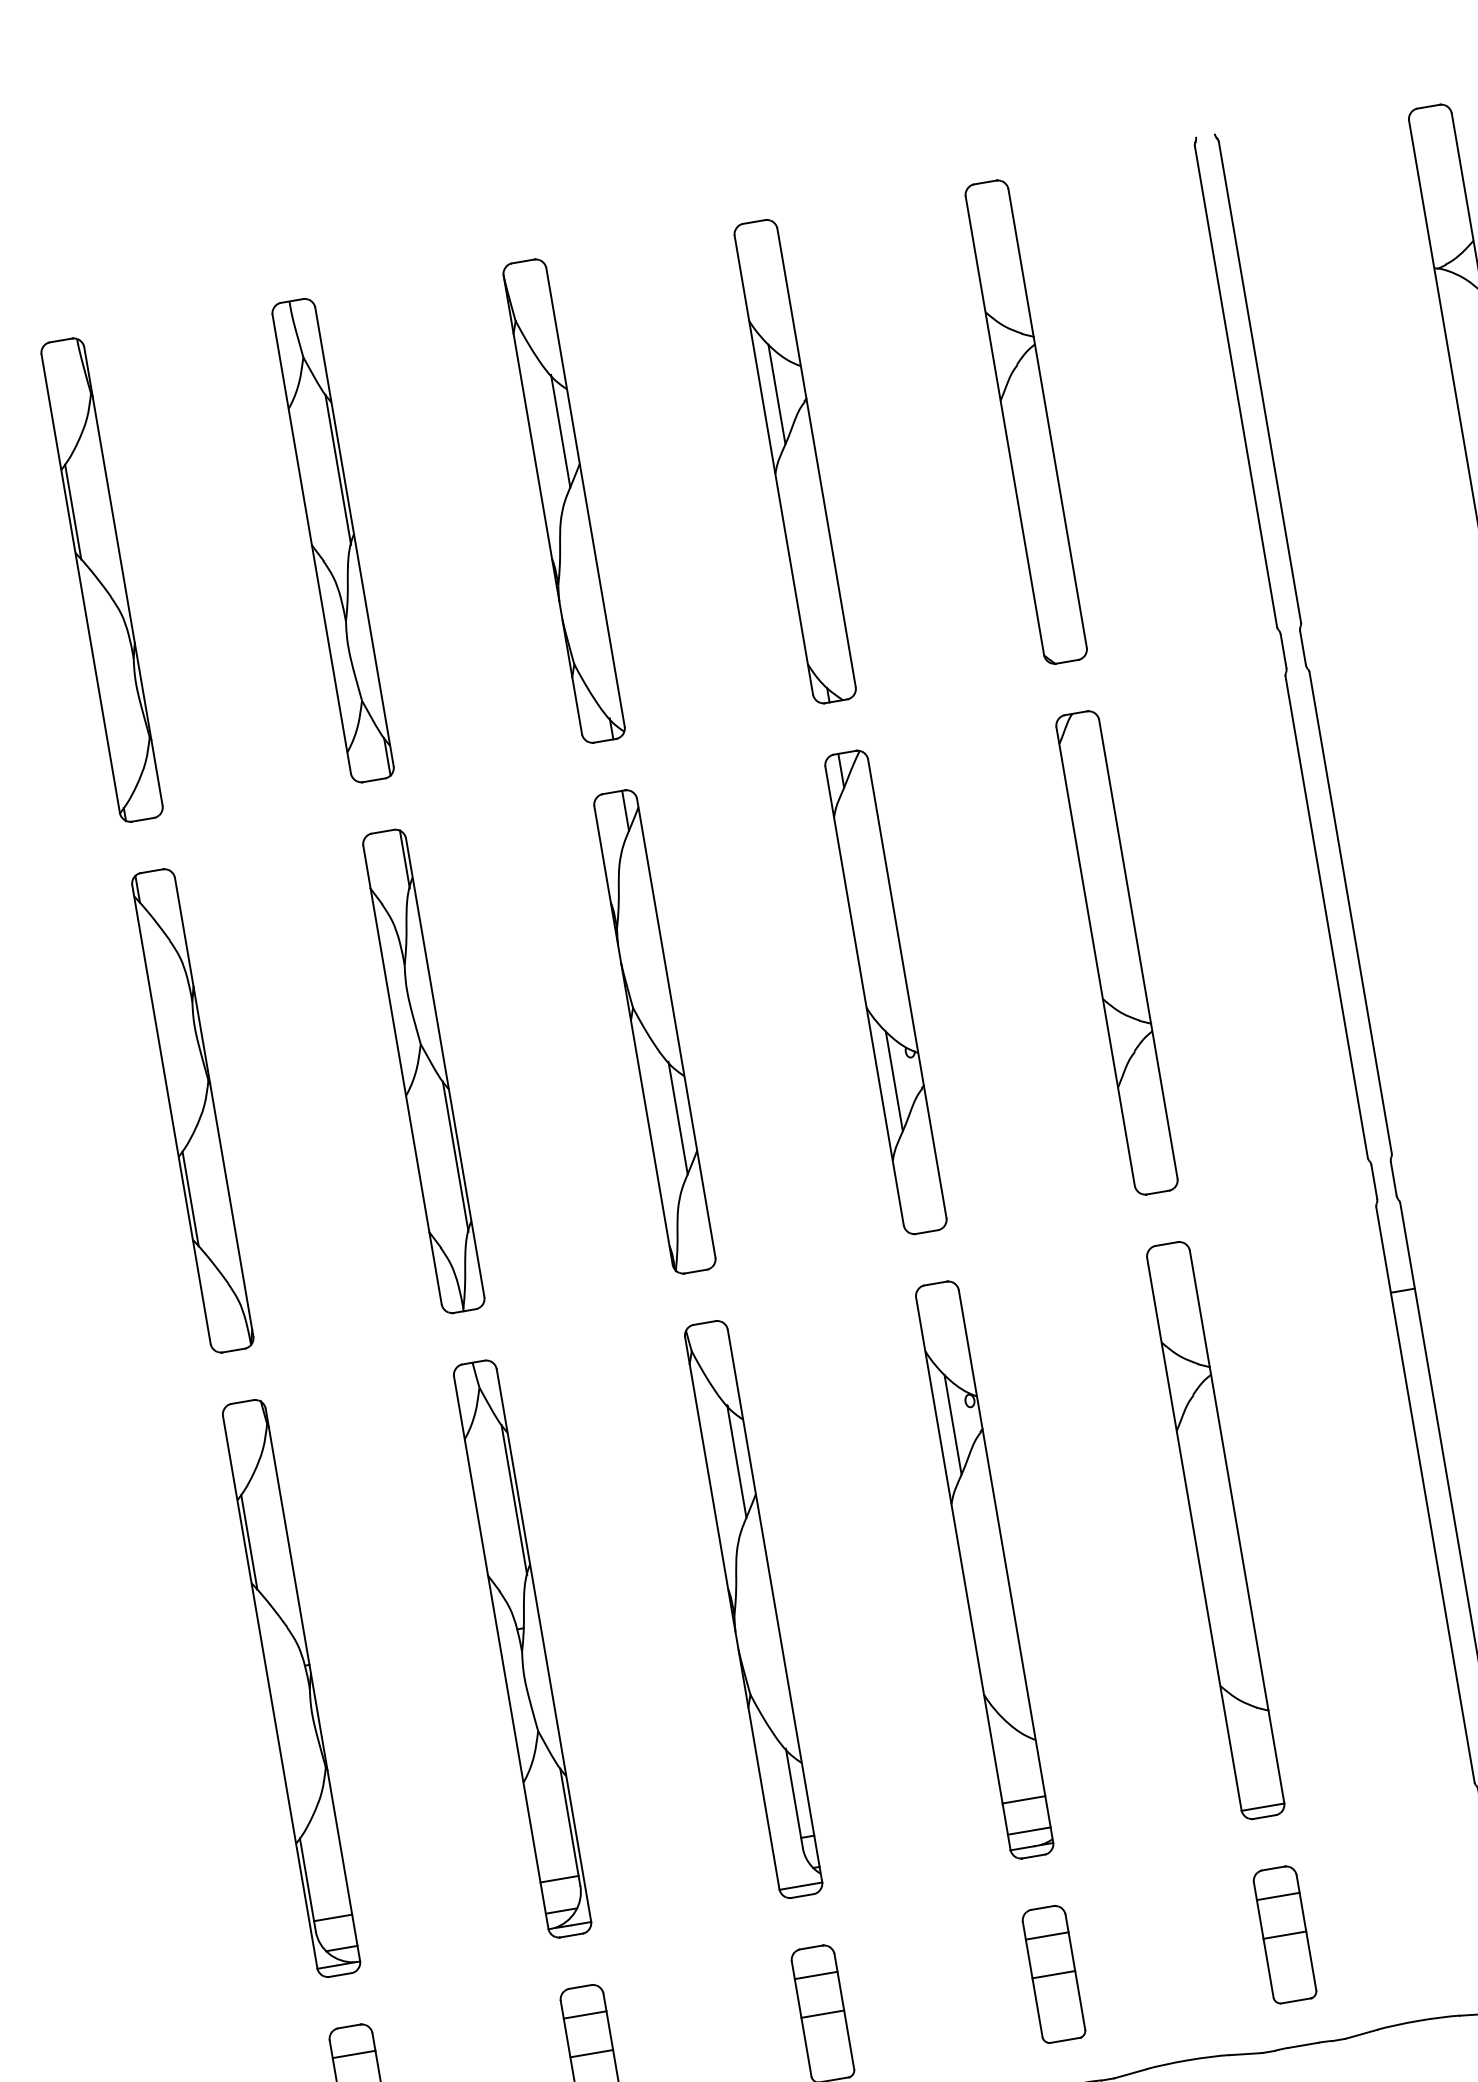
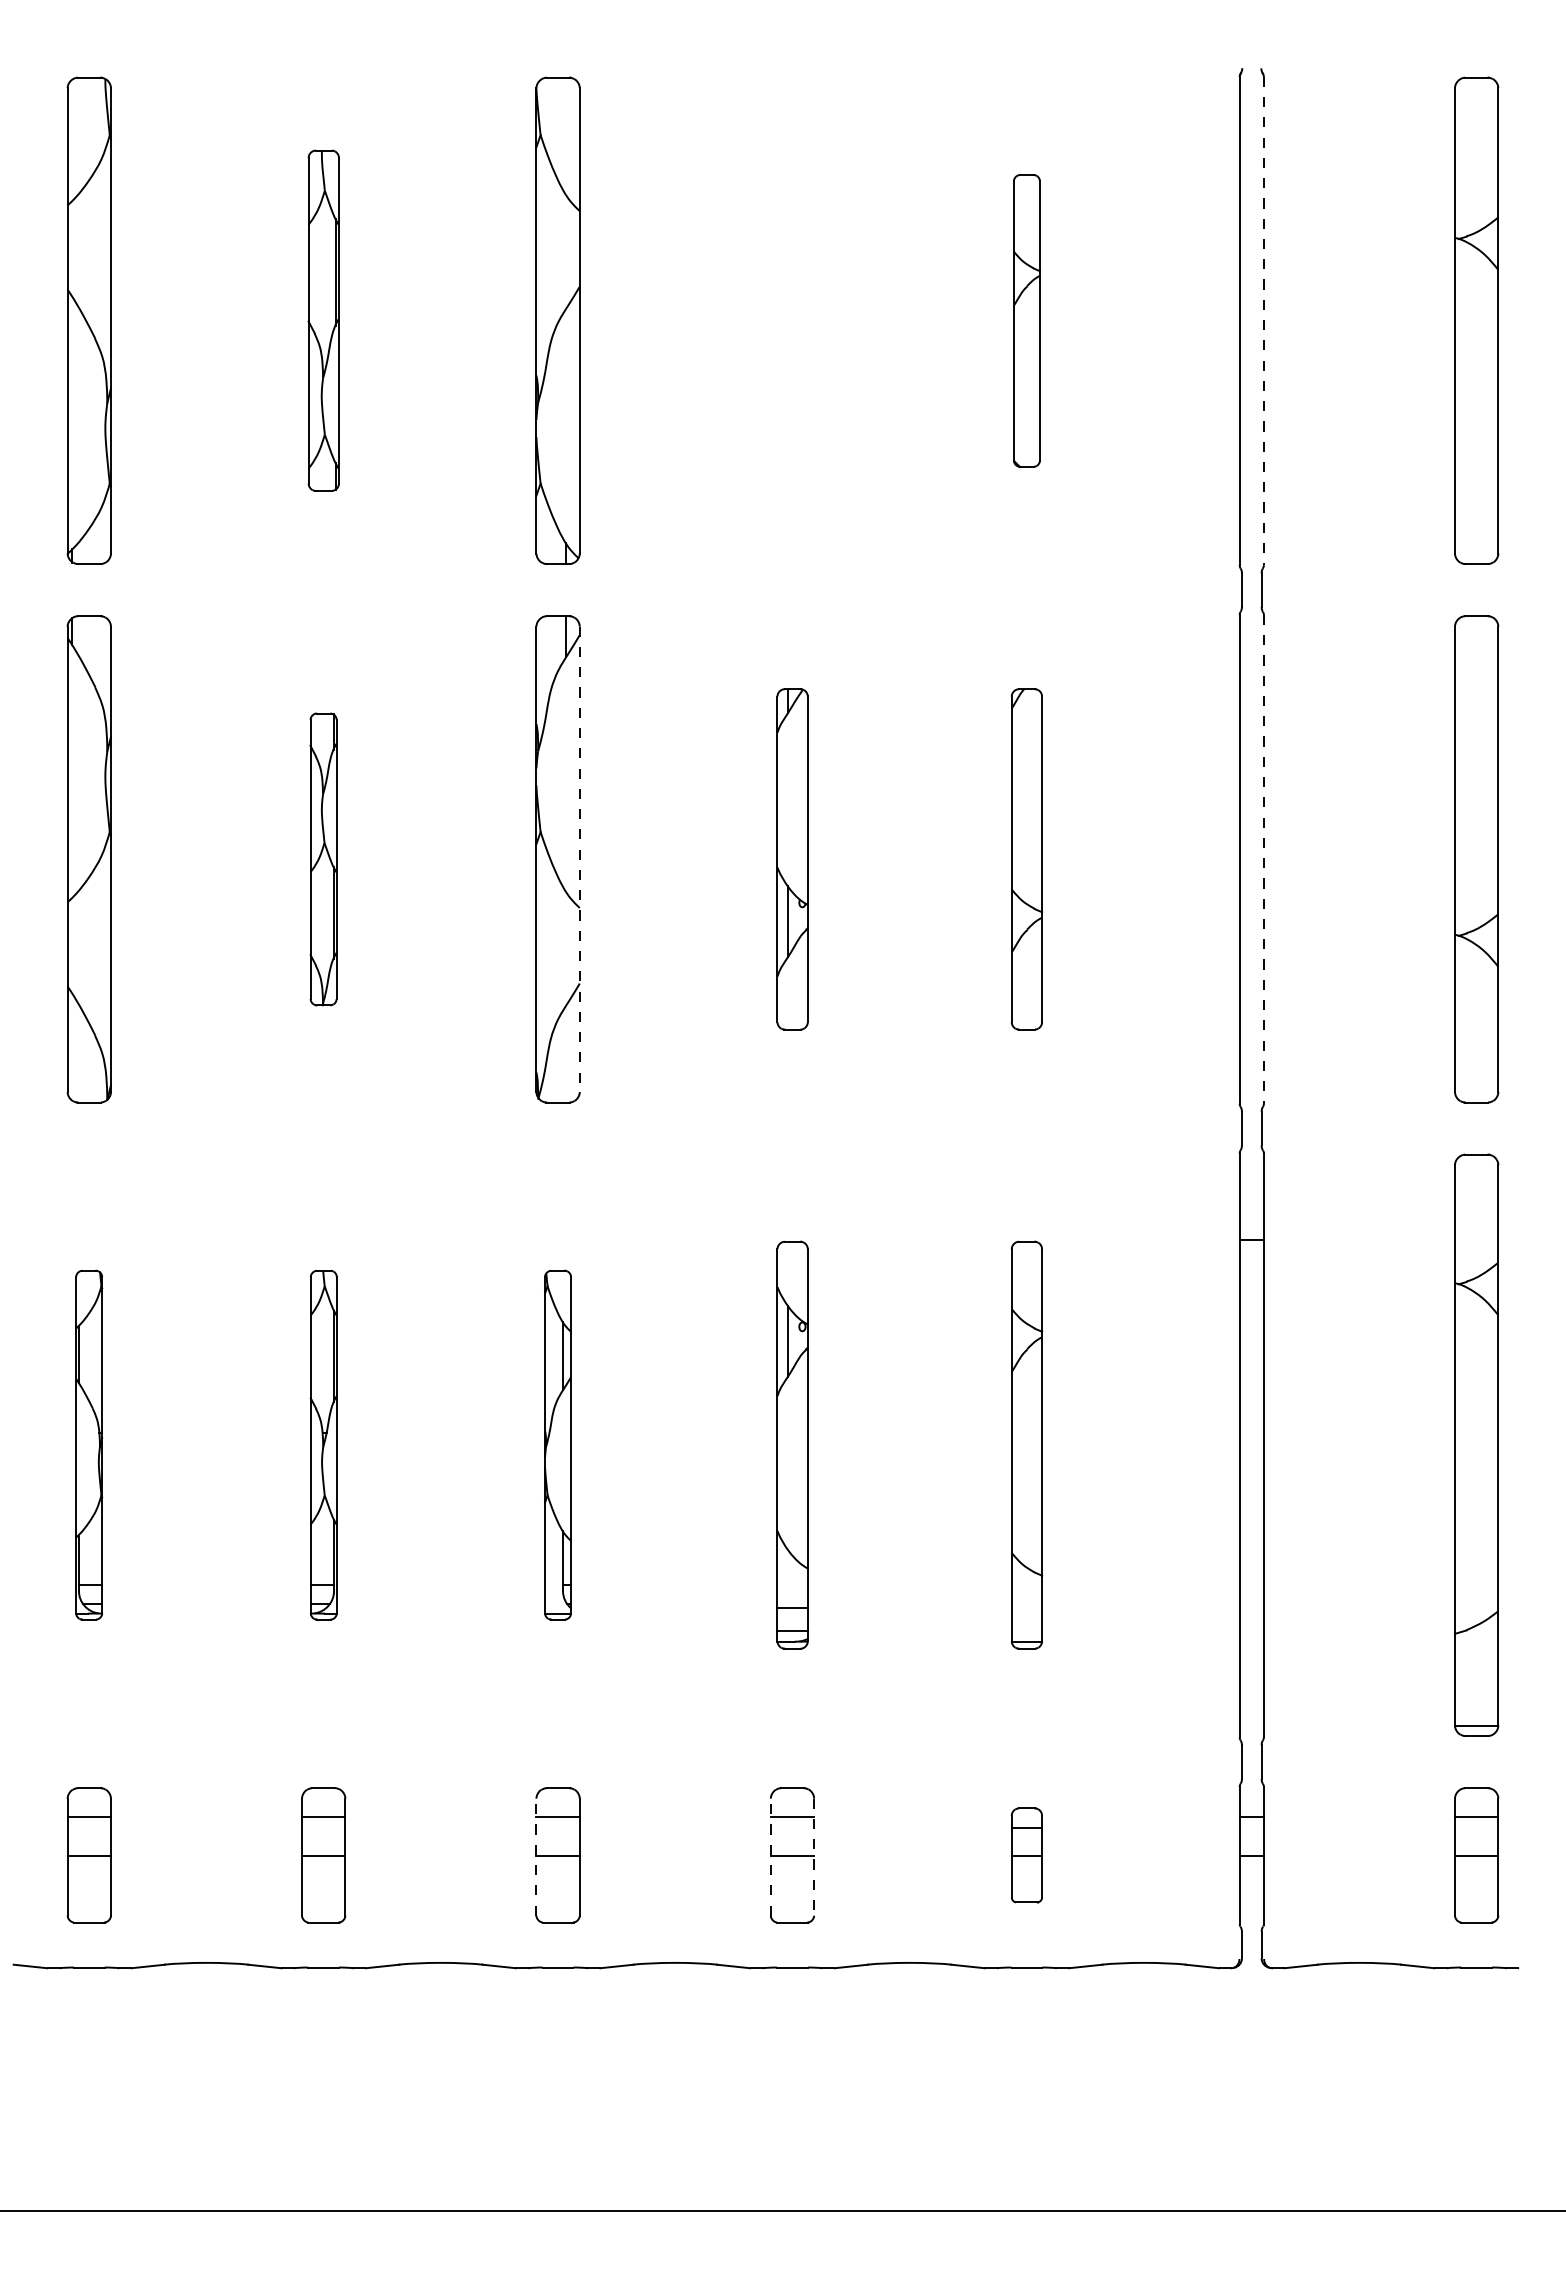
line: (1259, 382) -> (1263, 321), solid -> dashed
part: (1025, 421) -> (1026, 320), size x0.6
line: (560, 431) -> (566, 251), removed
part: (795, 461) -> (792, 320), removed
line: (73, 511) -> (72, 248), removed
part: (332, 540) -> (323, 320), size x0.7
line: (1350, 913) -> (1263, 859), solid -> dashed
part: (1116, 953) -> (1026, 859), size x0.7
part: (885, 992) -> (792, 859), size x0.7
line: (676, 1028) -> (579, 859), solid -> dashed
part: (423, 1071) -> (323, 859), size x0.6
line: (678, 1118) -> (566, 948), removed
line: (190, 1198) -> (72, 945), removed
part: (1215, 1529) -> (1026, 1444), size x0.7
part: (984, 1569) -> (792, 1444), size x0.7
part: (752, 1608) -> (557, 1444), size x0.6
part: (522, 1648) -> (323, 1444), size x0.6
part: (290, 1687) -> (88, 1444), size x0.6
part: (1284, 1934) -> (1026, 1855), size x0.7
line: (1075, 1972) -> (814, 1857), solid -> dashed
line: (1032, 1980) -> (770, 1857), solid -> dashed
line: (801, 2019) -> (536, 1857), solid -> dashed

